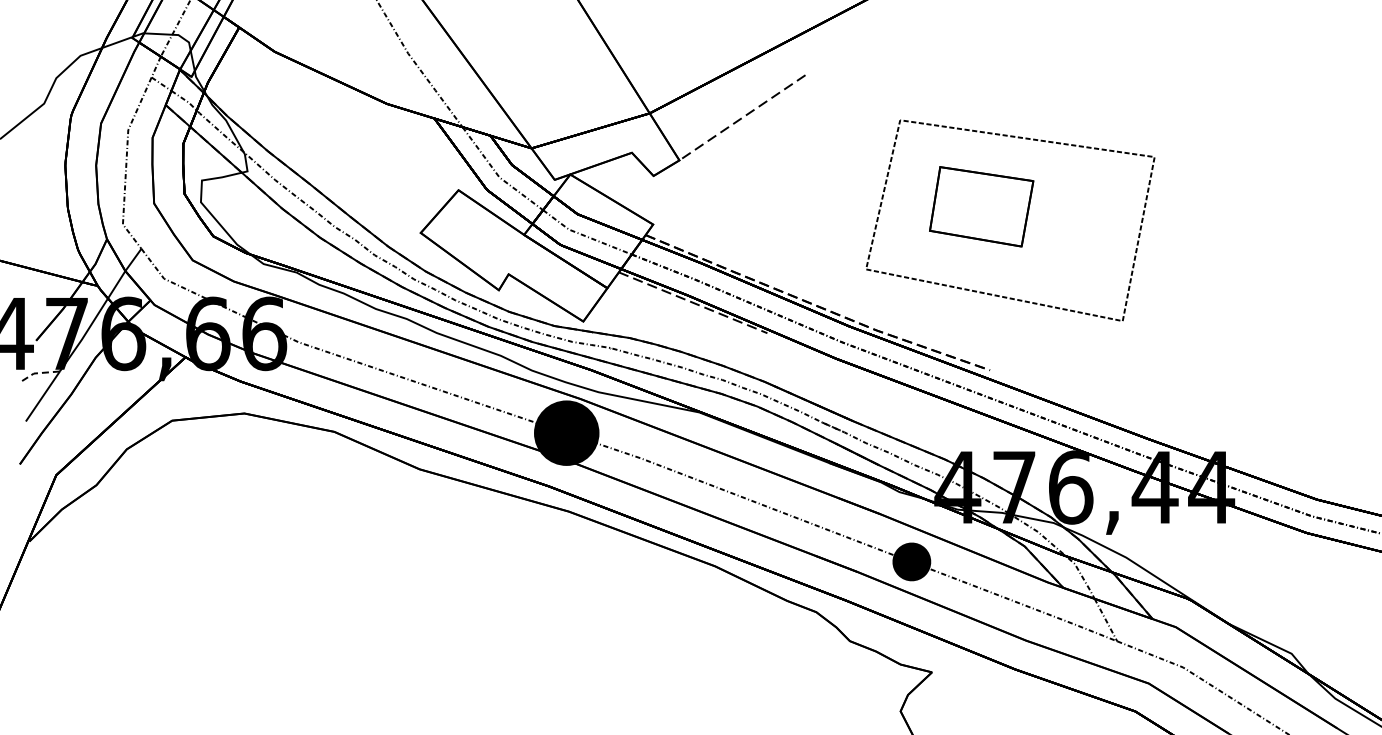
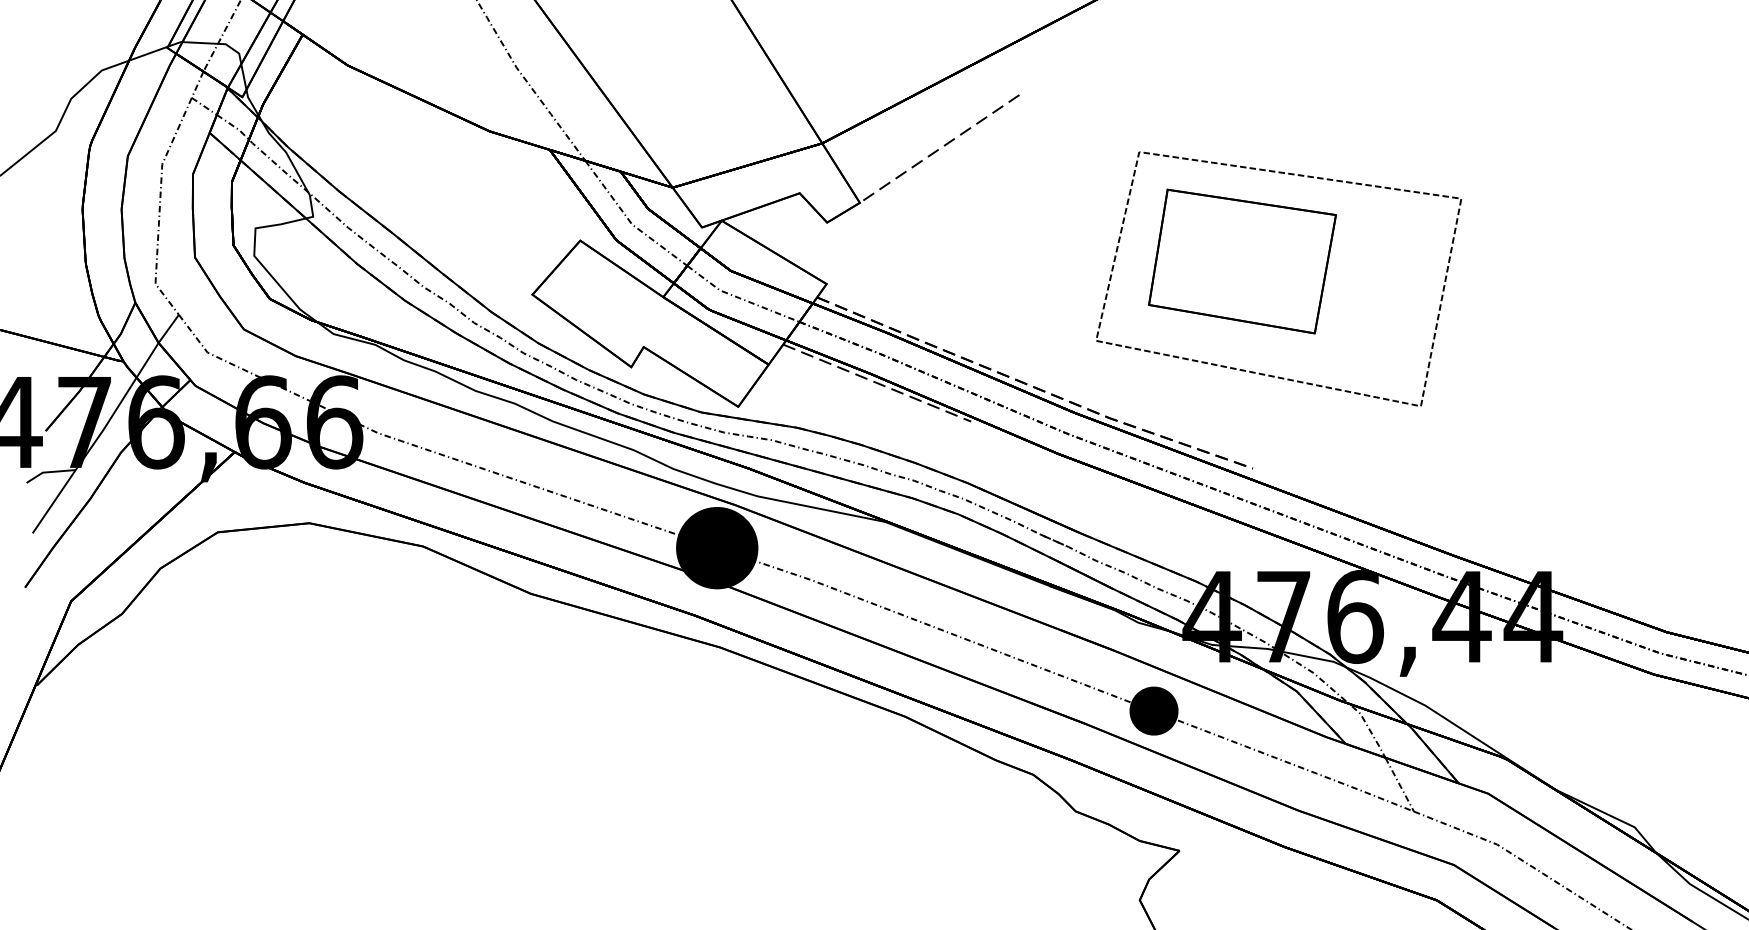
part: (981, 206) -> (1242, 261), size x1.43
line: (38, 373) -> (48, 472), dashed -> solid

